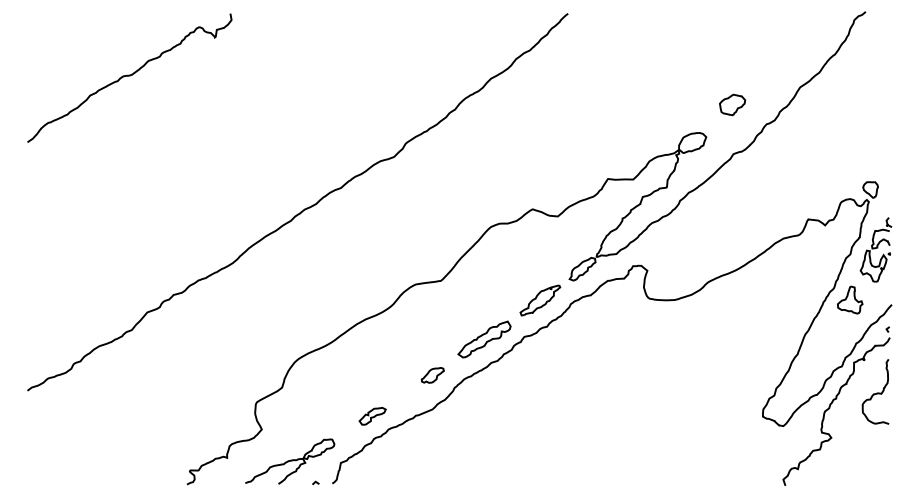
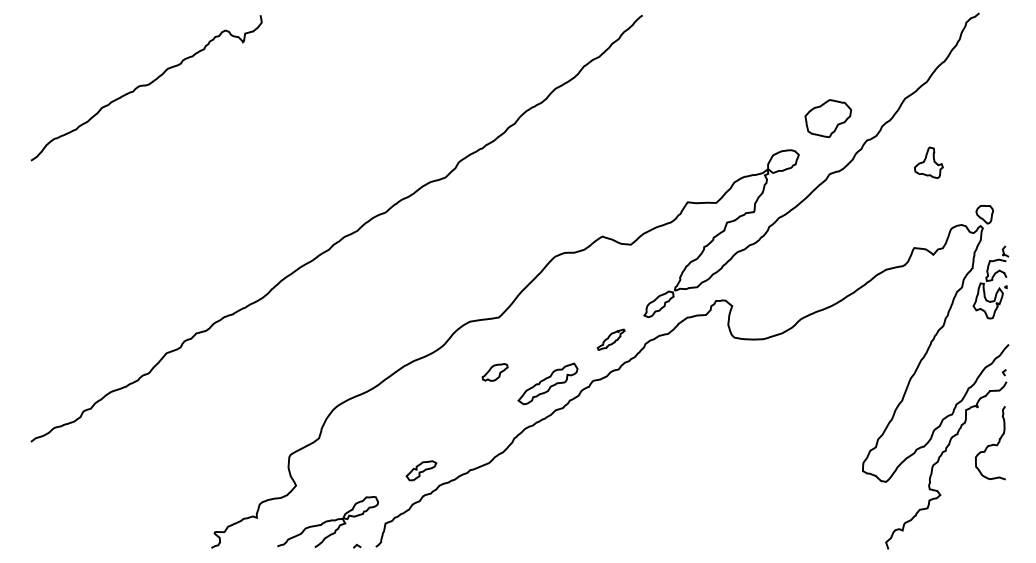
part: (732, 104) -> (828, 118), size x1.6
part: (850, 299) -> (929, 162), moved
part: (540, 300) -> (611, 339), size x0.6
part: (432, 375) -> (494, 372), moved

